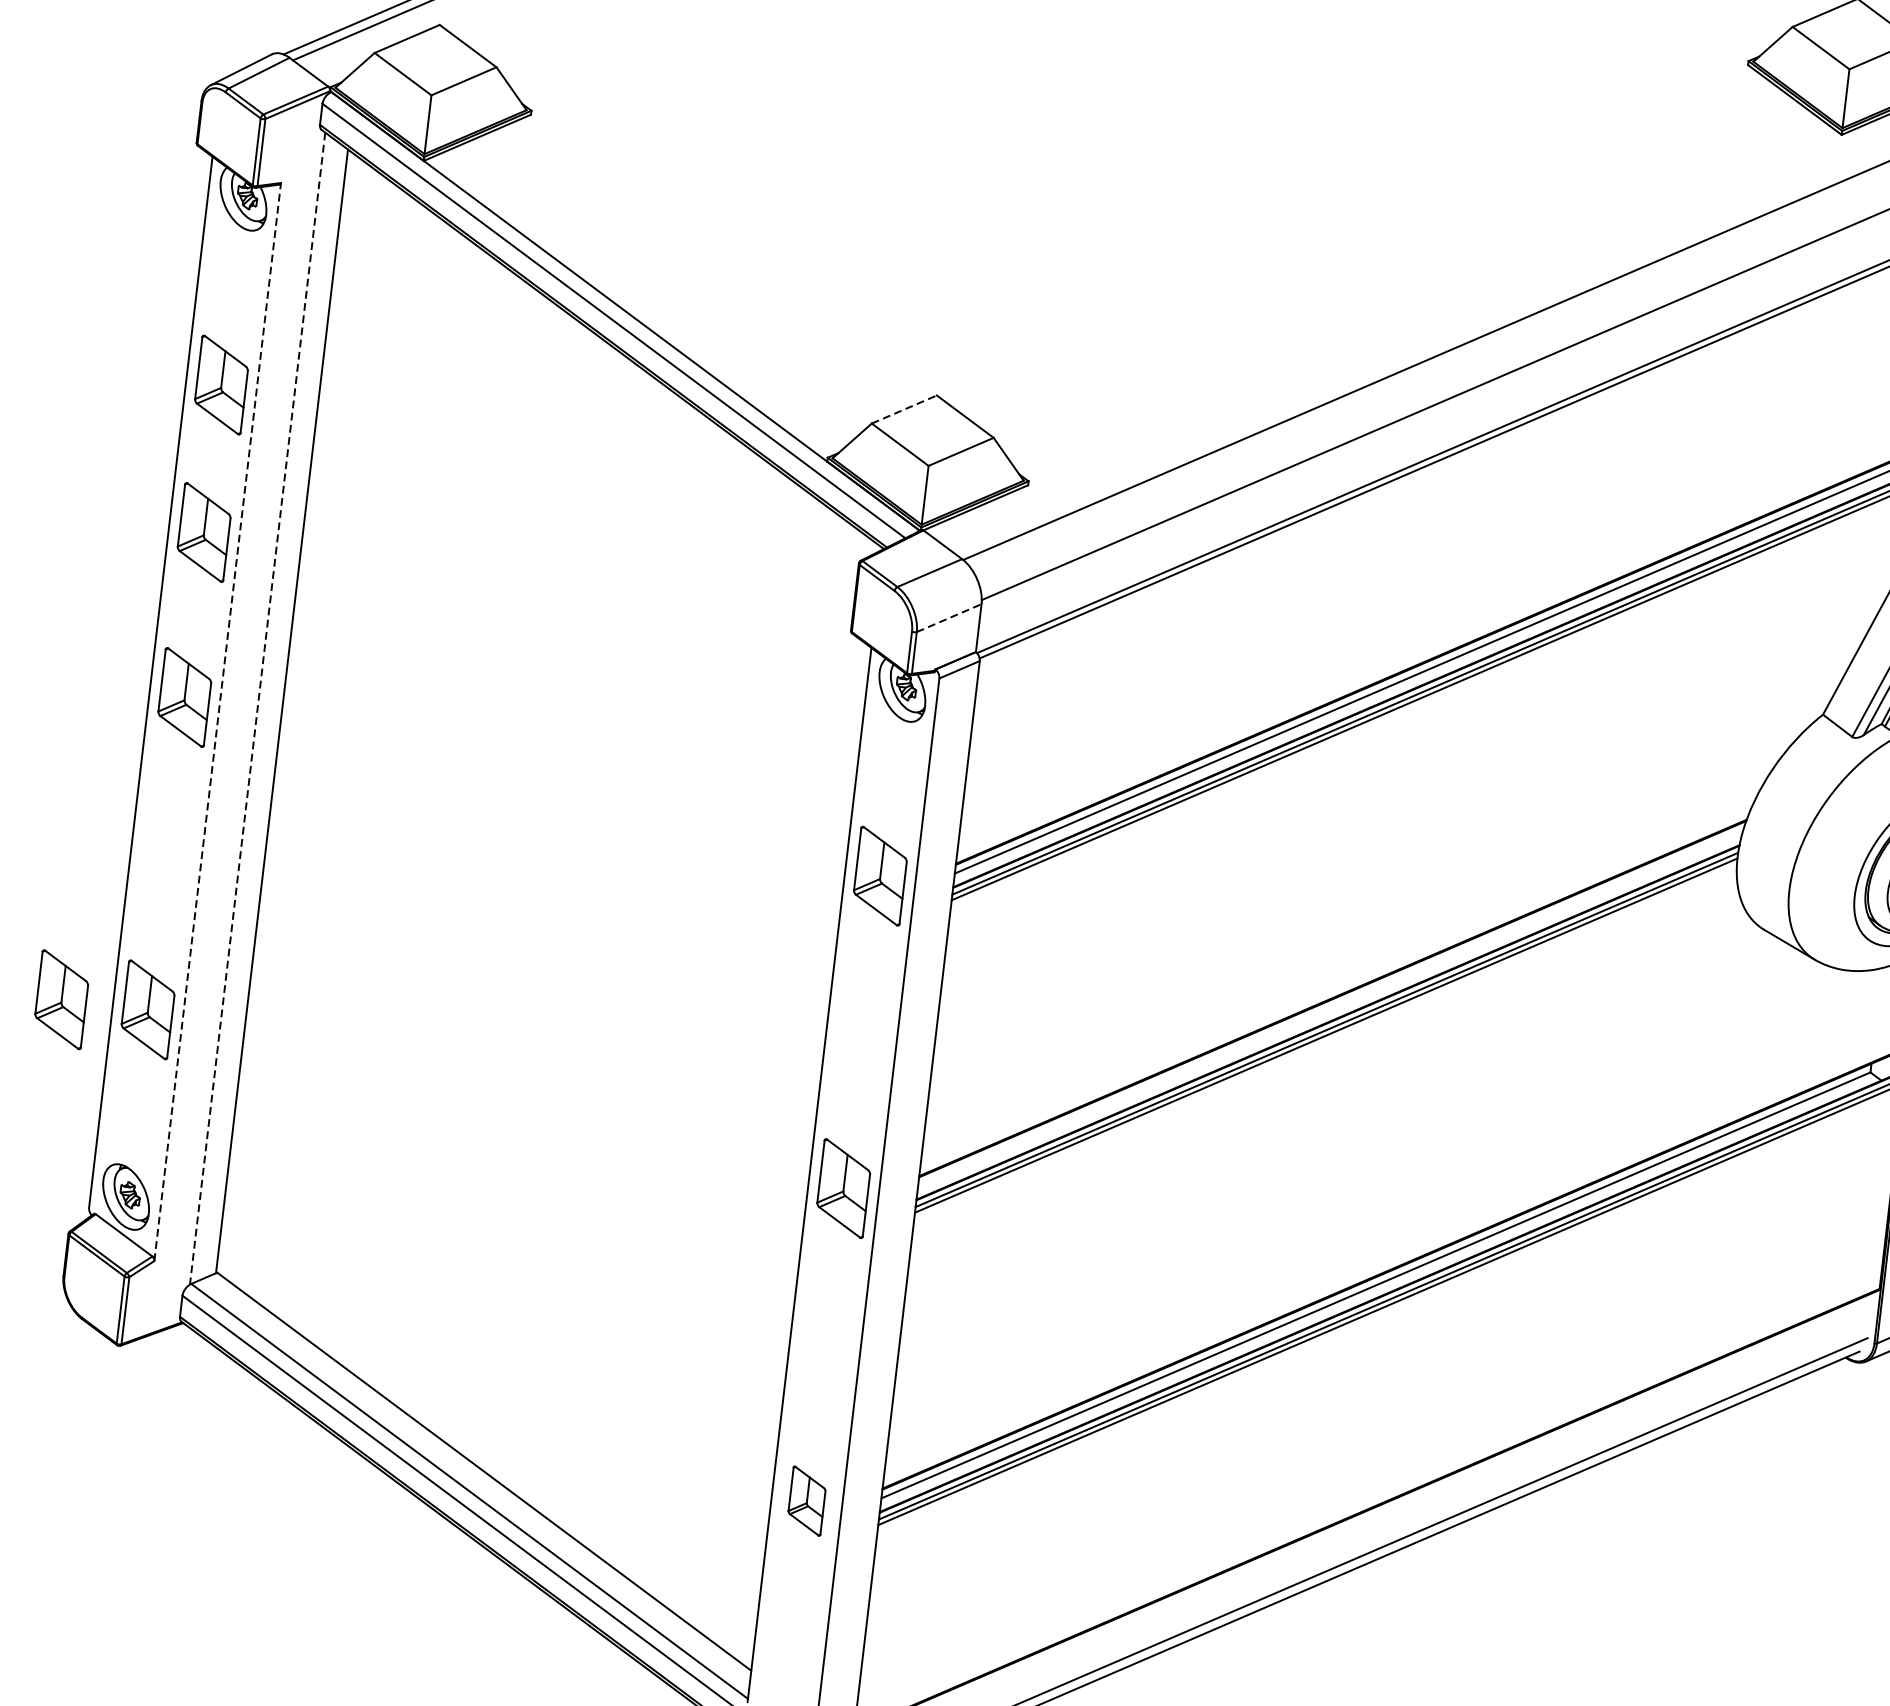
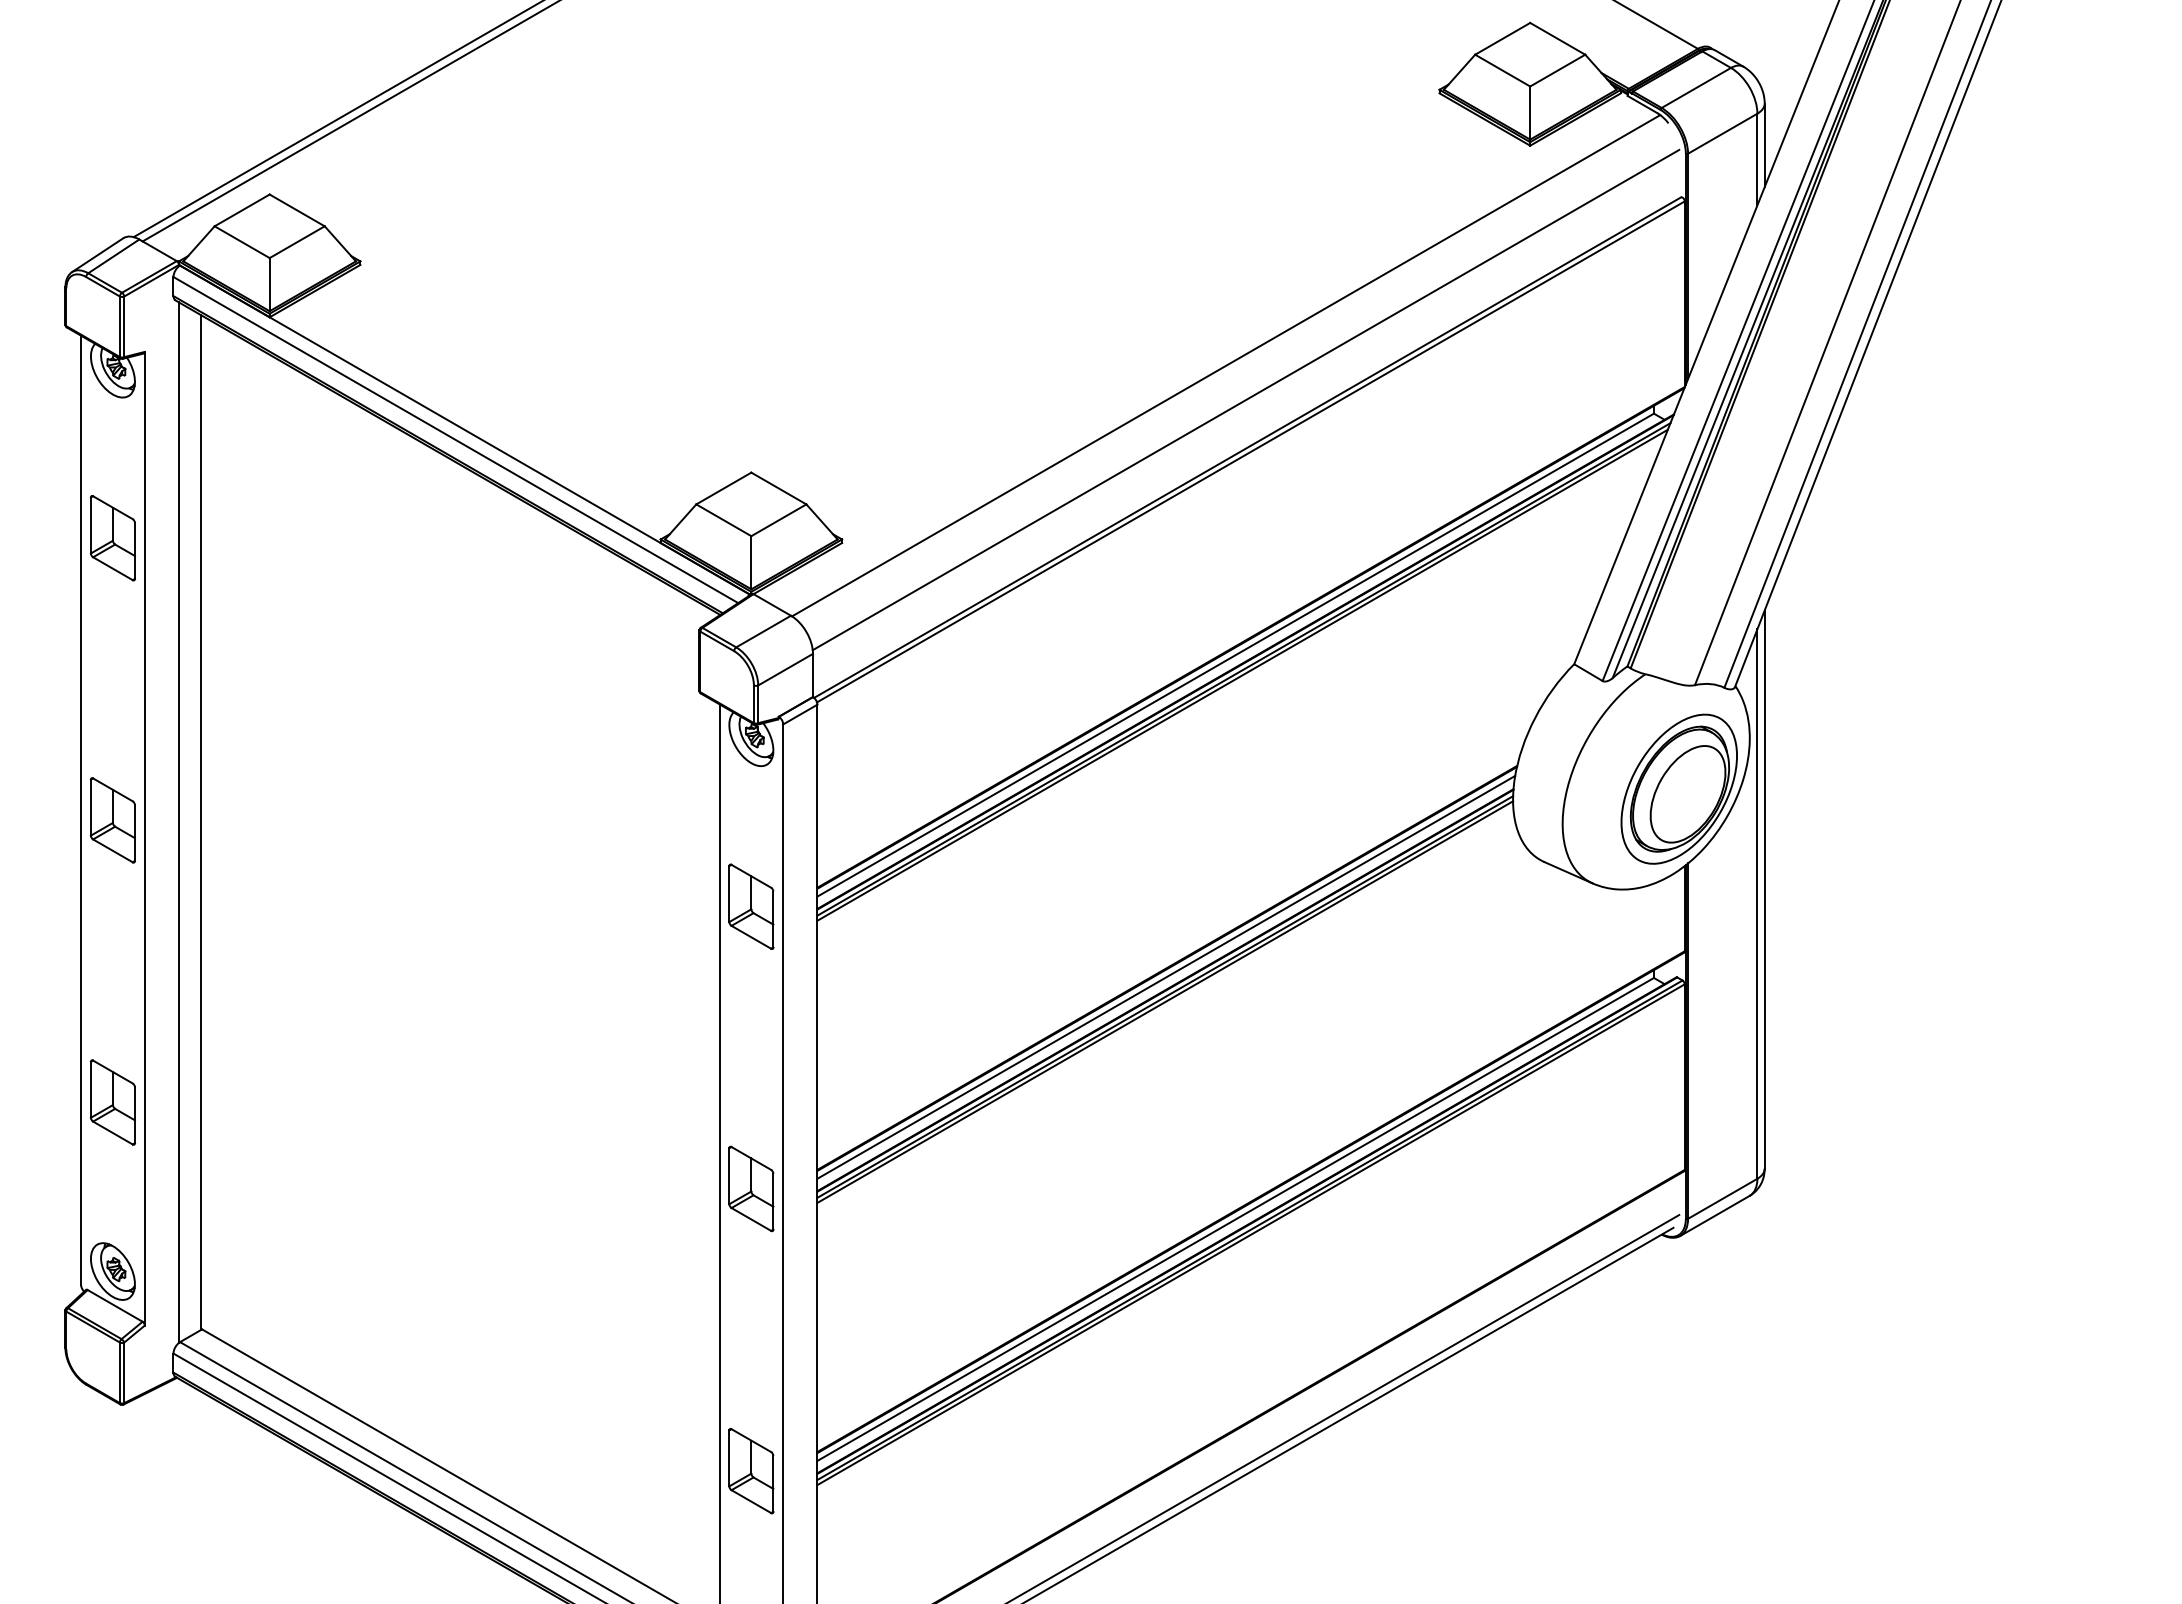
line: (903, 409) -> (723, 488), dashed -> solid
part: (203, 532) -> (112, 671), removed
line: (949, 617) -> (785, 669), dashed -> solid
line: (256, 709) -> (178, 823), dashed -> solid
line: (217, 721) -> (144, 838), dashed -> solid
part: (61, 999) -> (34, 1102), removed
line: (1330, 1007) -> (1166, 976), added
part: (807, 1501) -> (751, 1471), size x1.43

